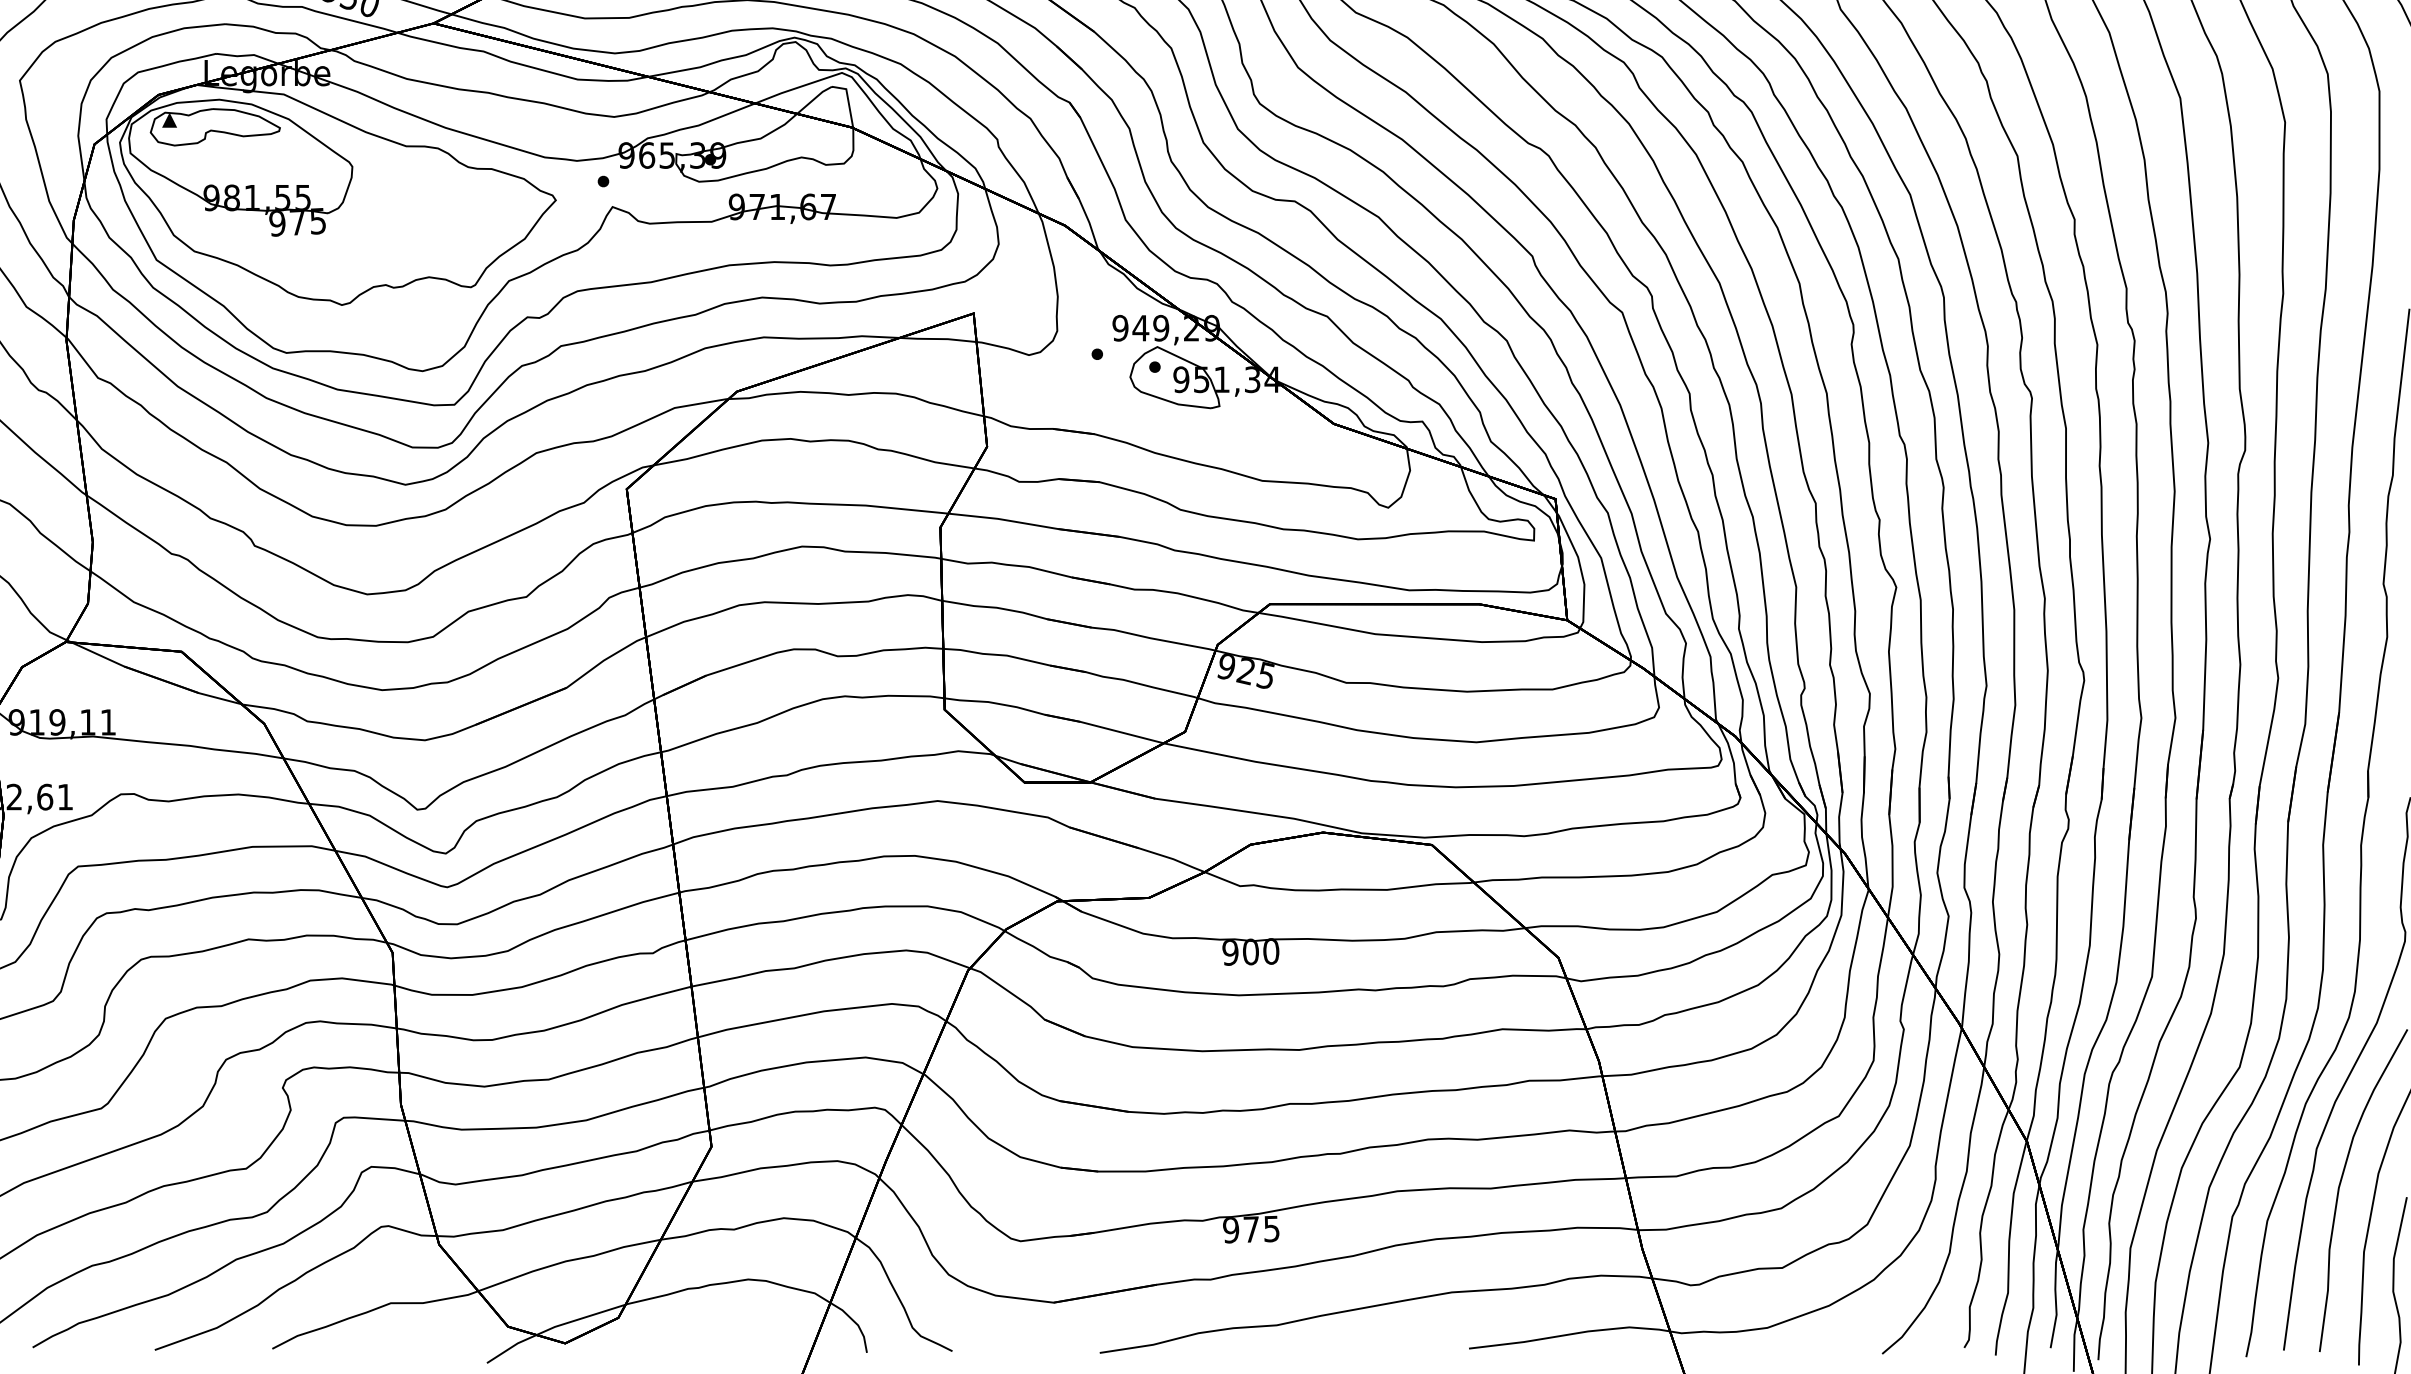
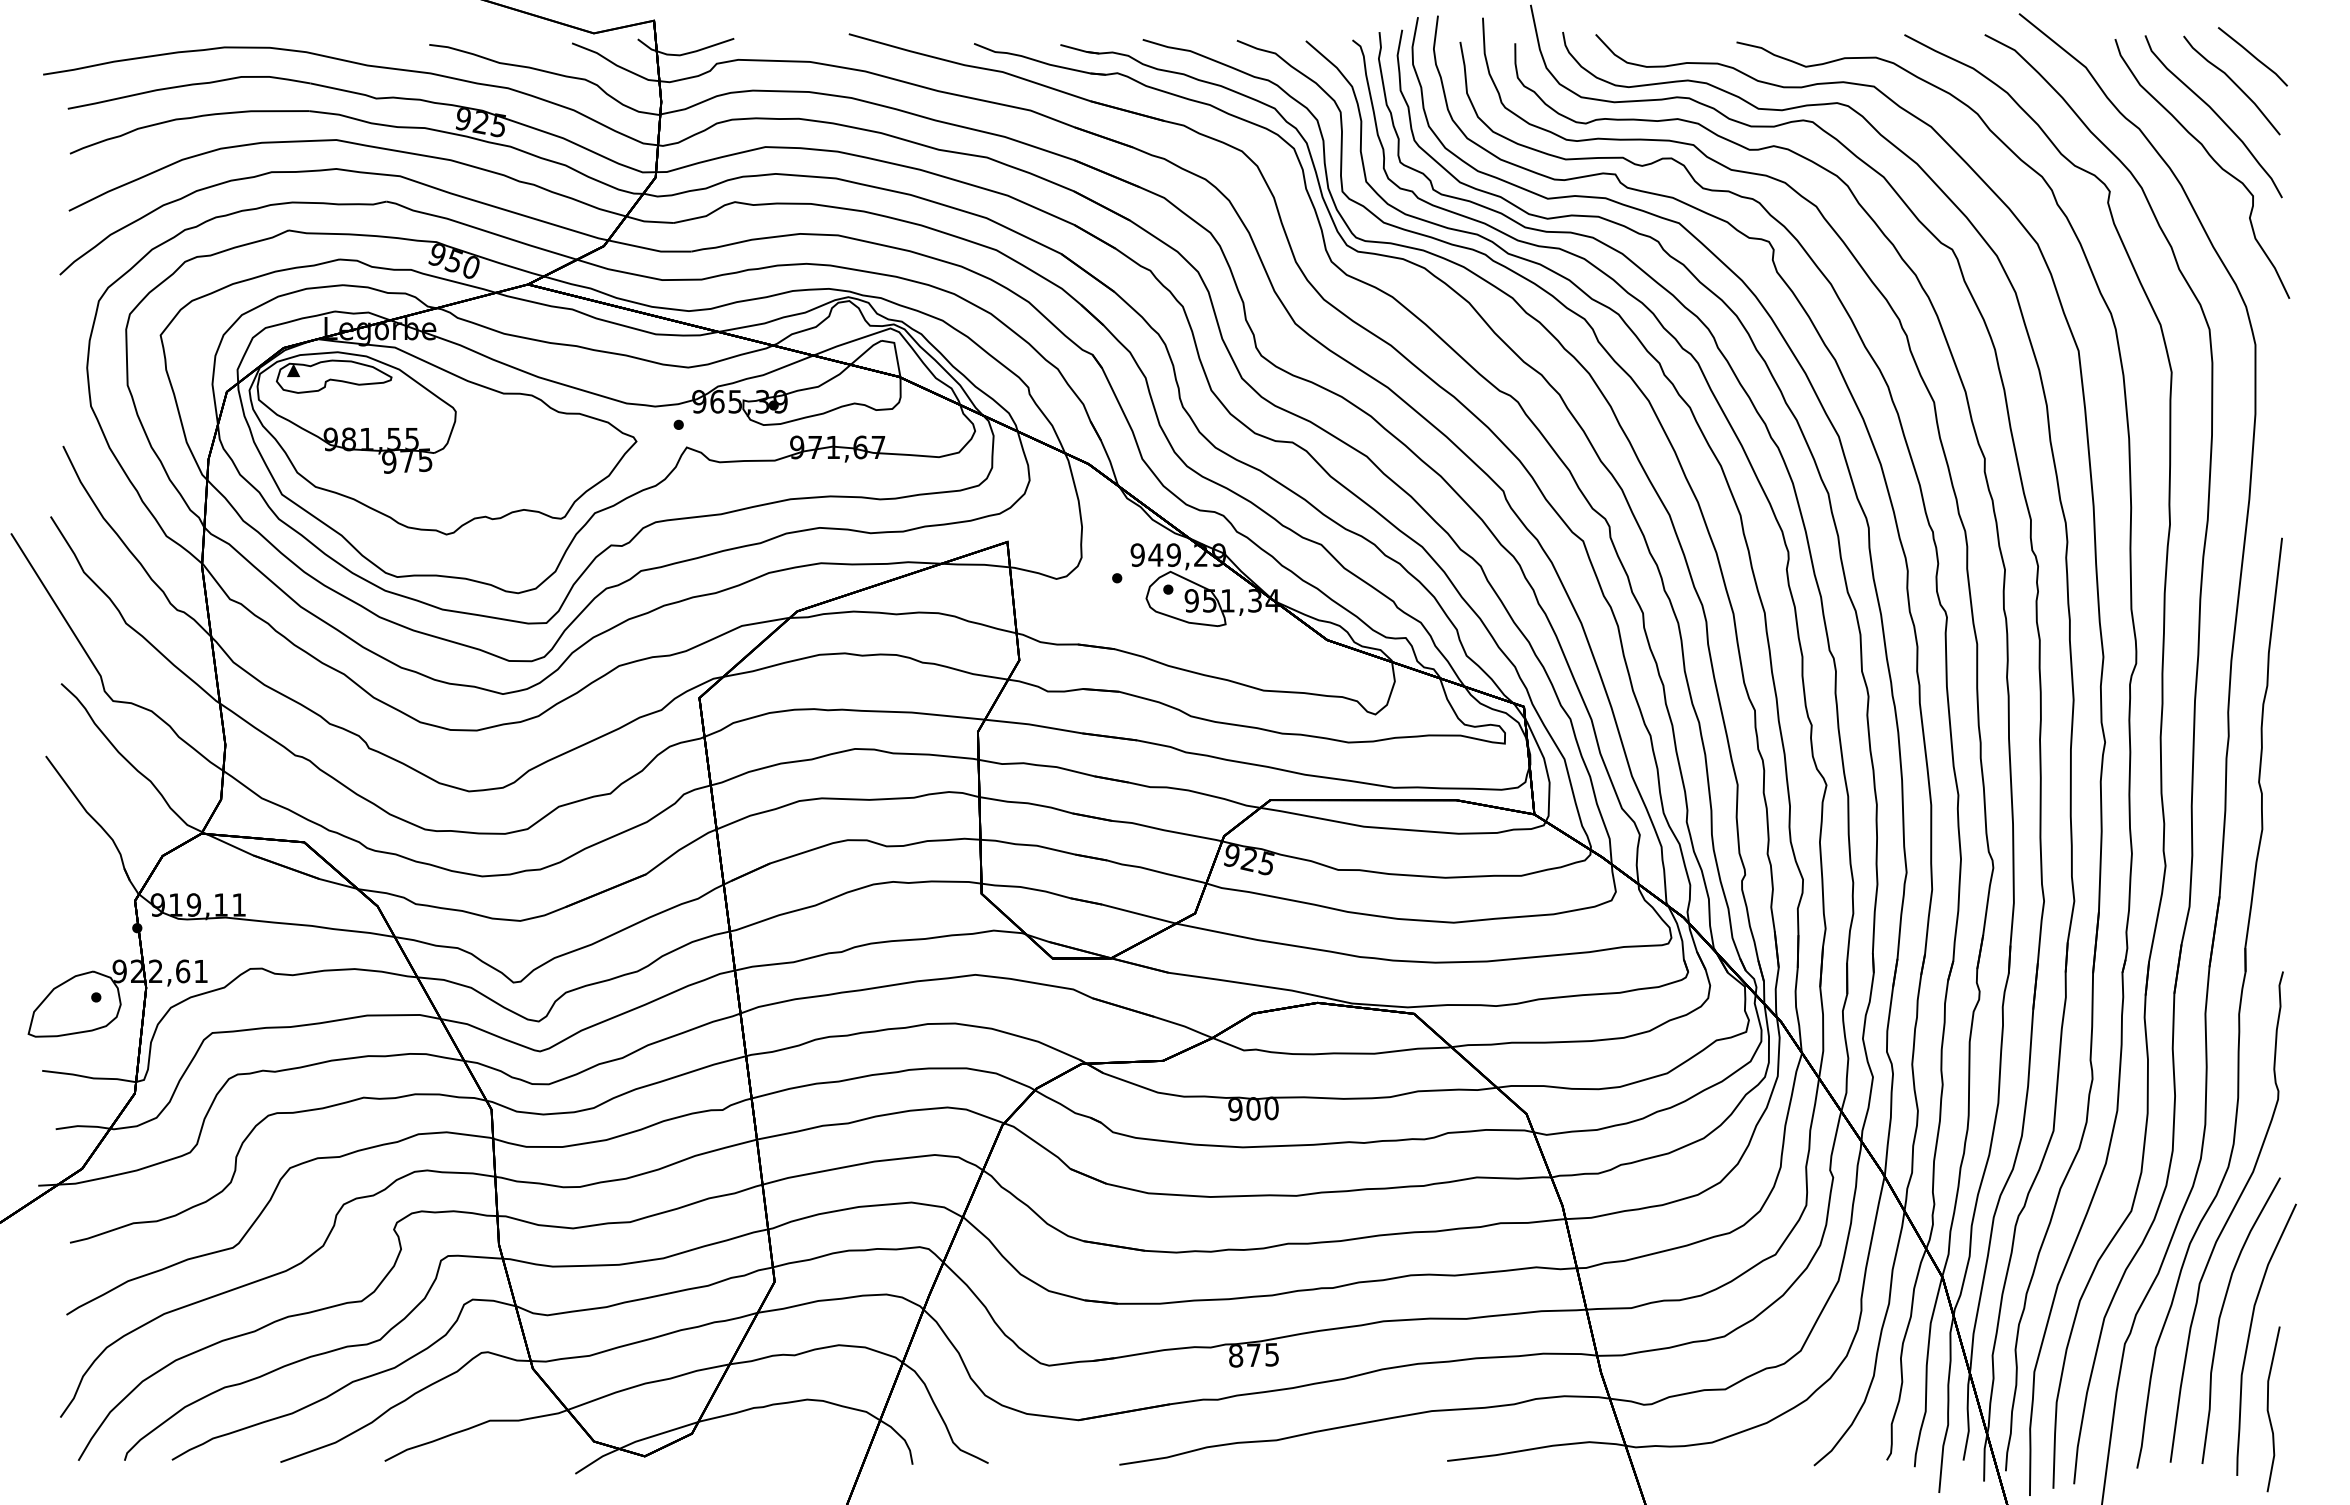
text: (1230, 1230) -> (1235, 1356), 975 -> 875

